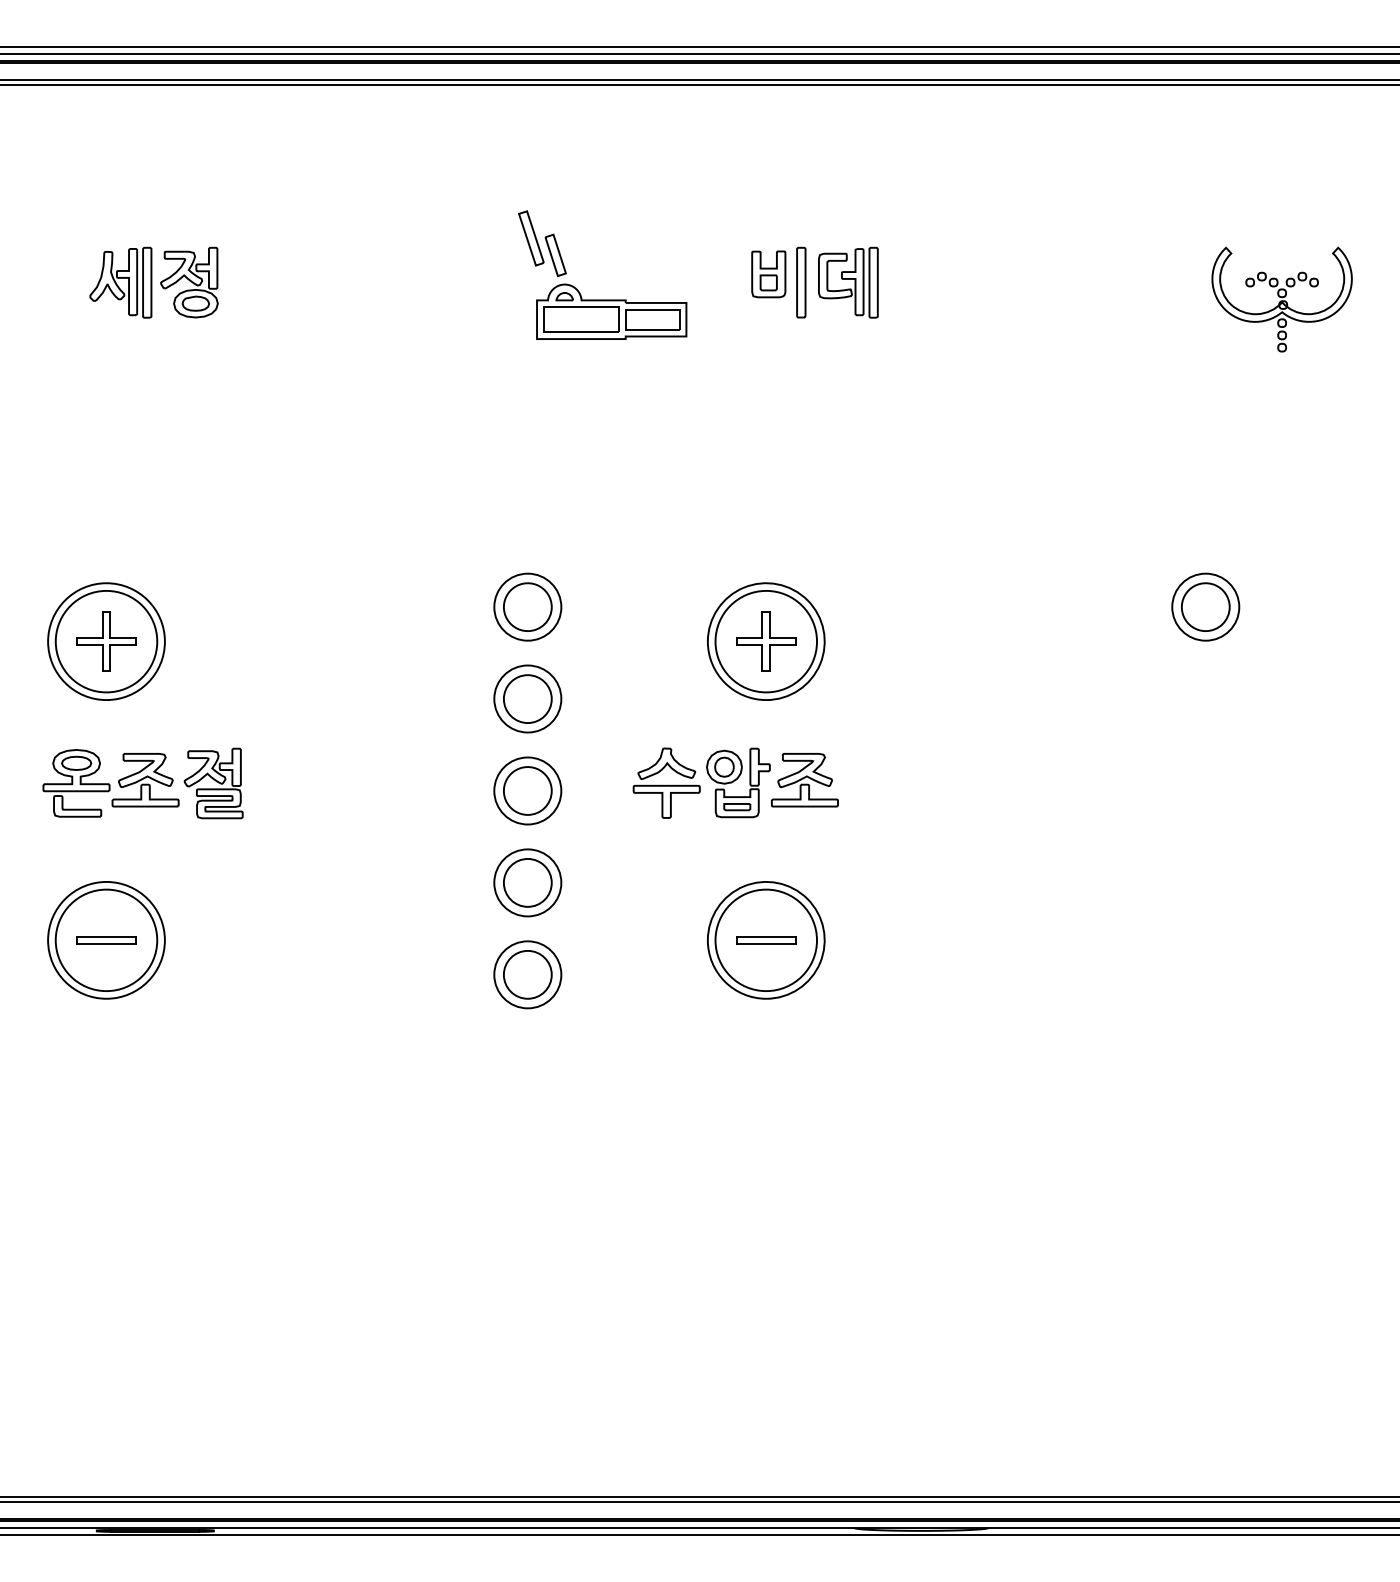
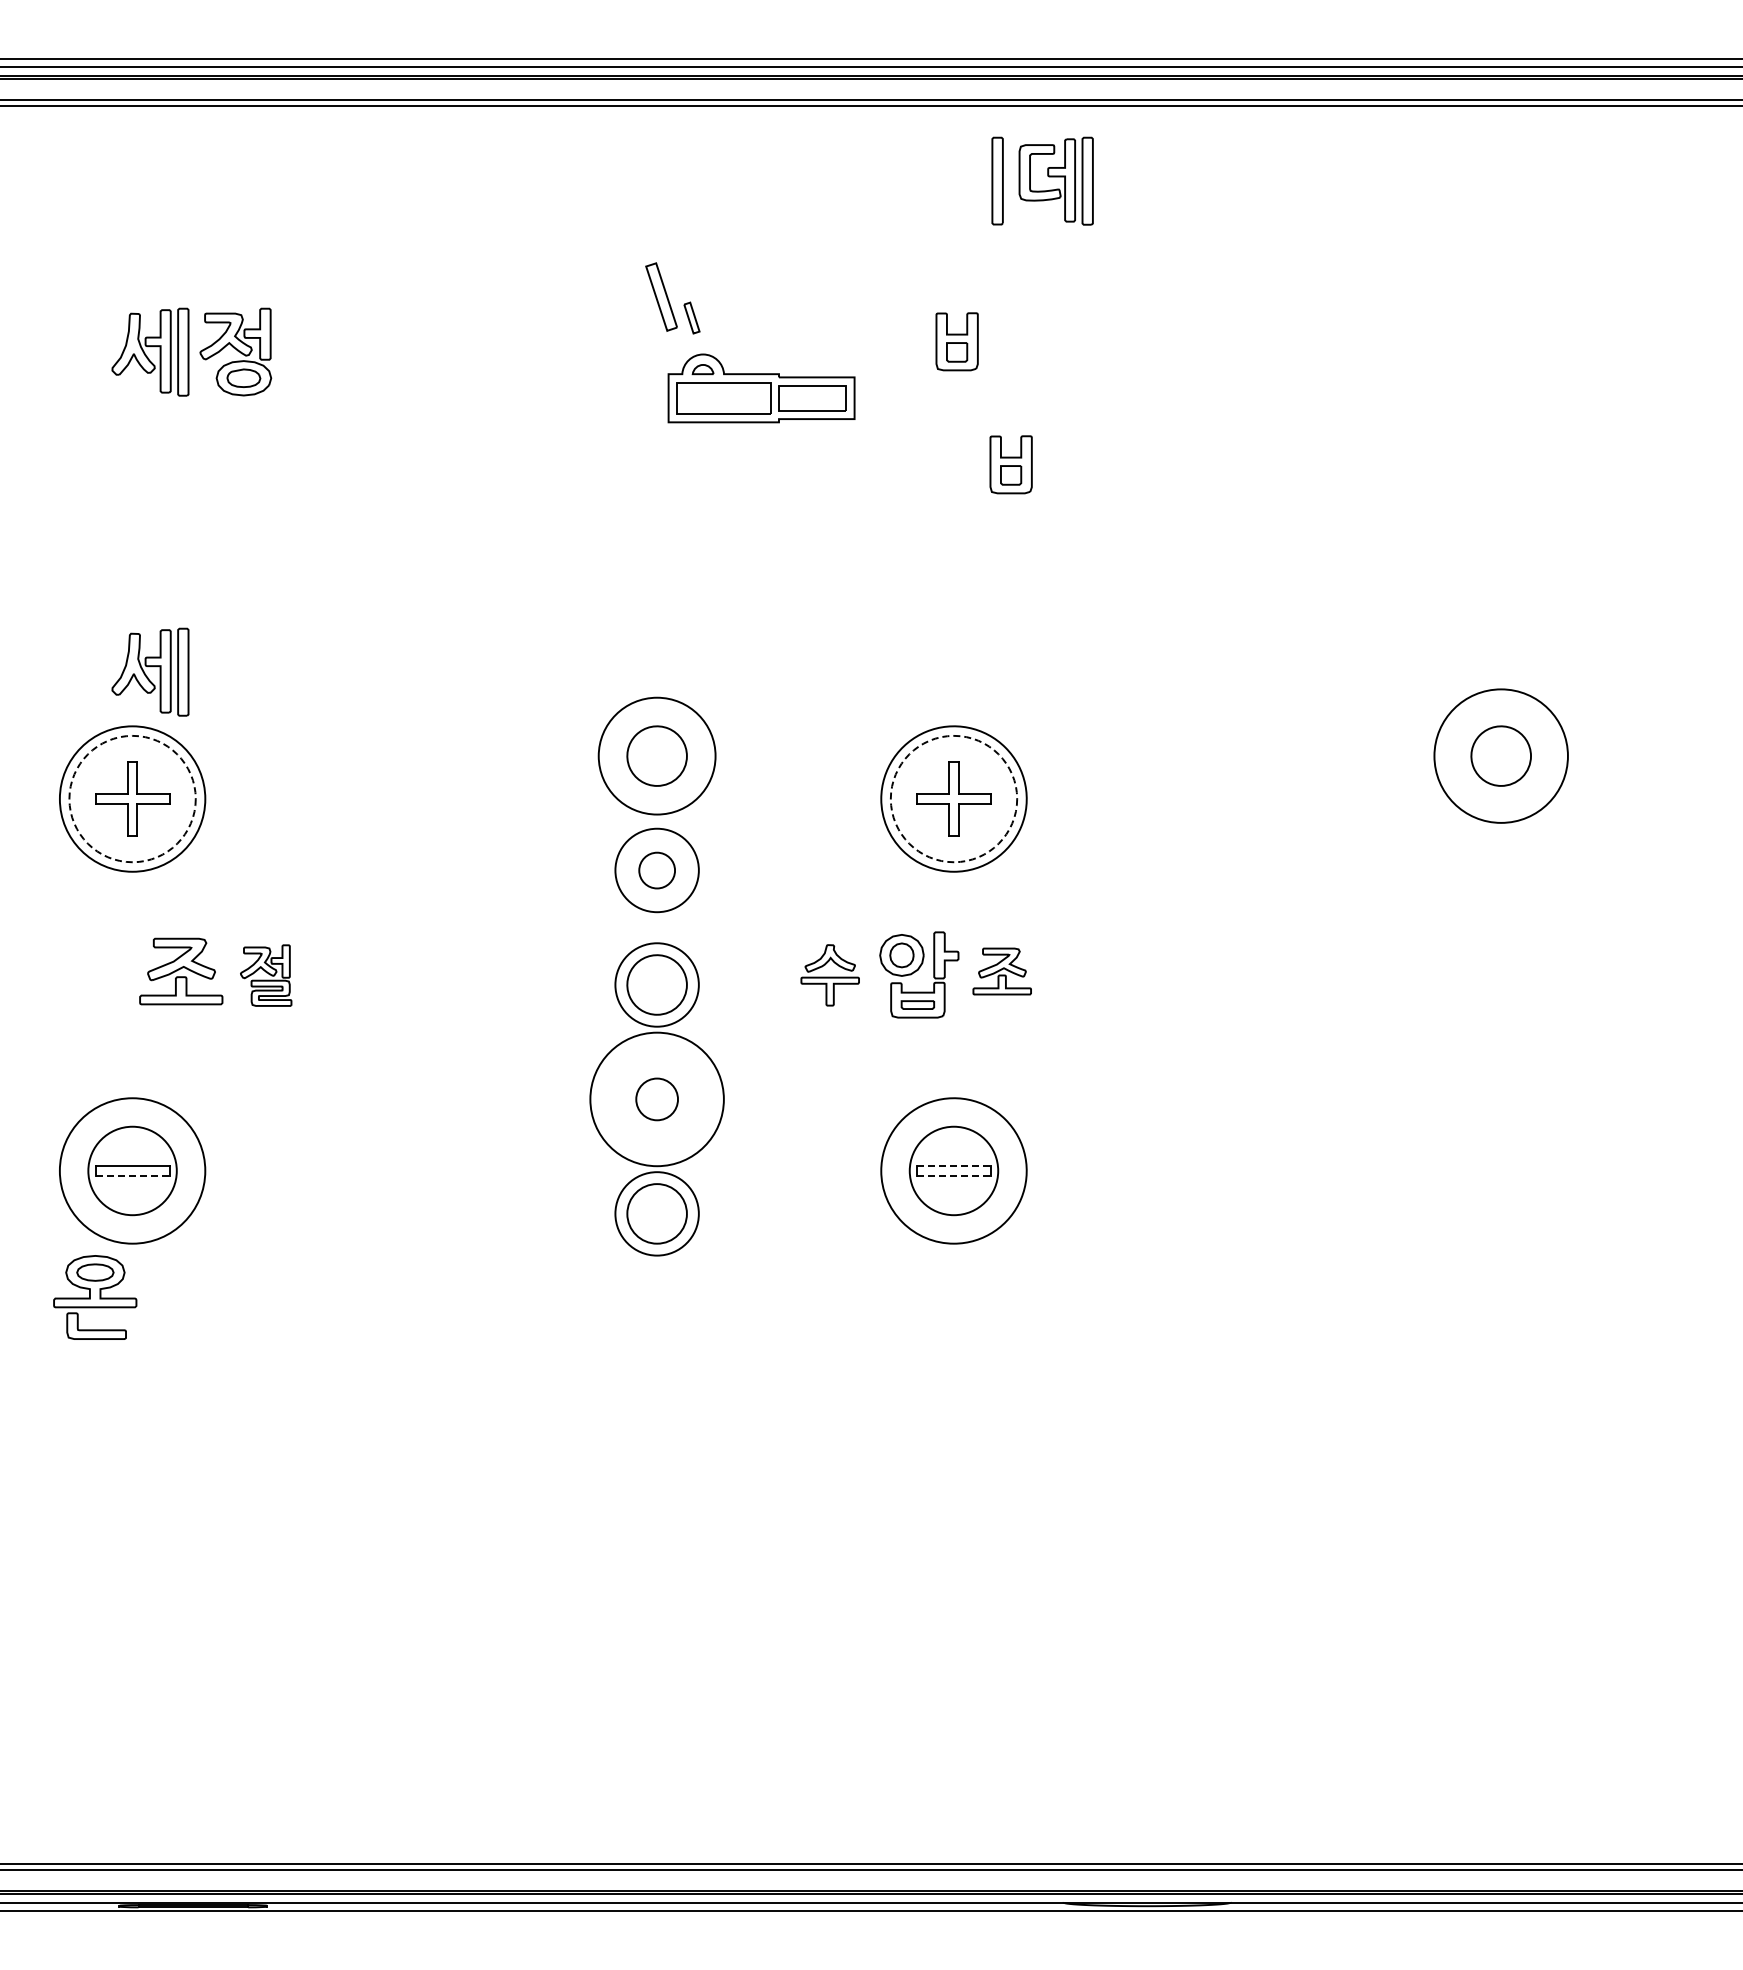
part: (555, 254) -> (691, 317), size x0.6
part: (801, 282) -> (997, 180), moved
part: (847, 282) -> (1055, 180), moved
part: (1281, 299) -> (1595, 372), removed
part: (811, 372) -> (1010, 464), added
part: (120, 539) -> (150, 671), added
circle: (527, 606) -> (656, 755), size x1.4
circle: (1205, 606) -> (1500, 755), size x1.6
circle: (106, 641) -> (132, 798), solid -> dashed
circle: (765, 641) -> (953, 798), solid -> dashed
circle: (527, 699) -> (656, 870), size x0.6
part: (805, 780) -> (1002, 971), size x0.7
part: (76, 783) -> (95, 1297), moved
part: (214, 783) -> (266, 975), size x0.7
part: (667, 783) -> (830, 975), size x0.7
circle: (527, 882) -> (656, 1099), size x0.7
circle: (527, 882) -> (656, 1099), size x1.6
line: (765, 936) -> (953, 1166), solid -> dashed
circle: (106, 939) -> (132, 1170), size x0.7
circle: (765, 939) -> (953, 1170), size x0.7
line: (106, 944) -> (132, 1175), solid -> dashed
line: (765, 944) -> (953, 1175), solid -> dashed

